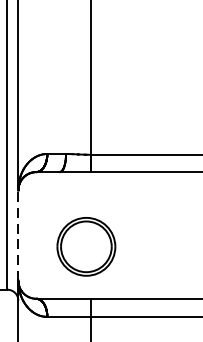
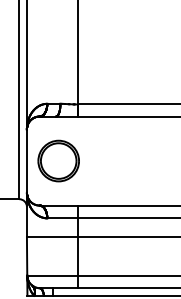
line: (17, 236) -> (26, 161), dashed -> solid
part: (86, 246) -> (58, 160), moved

